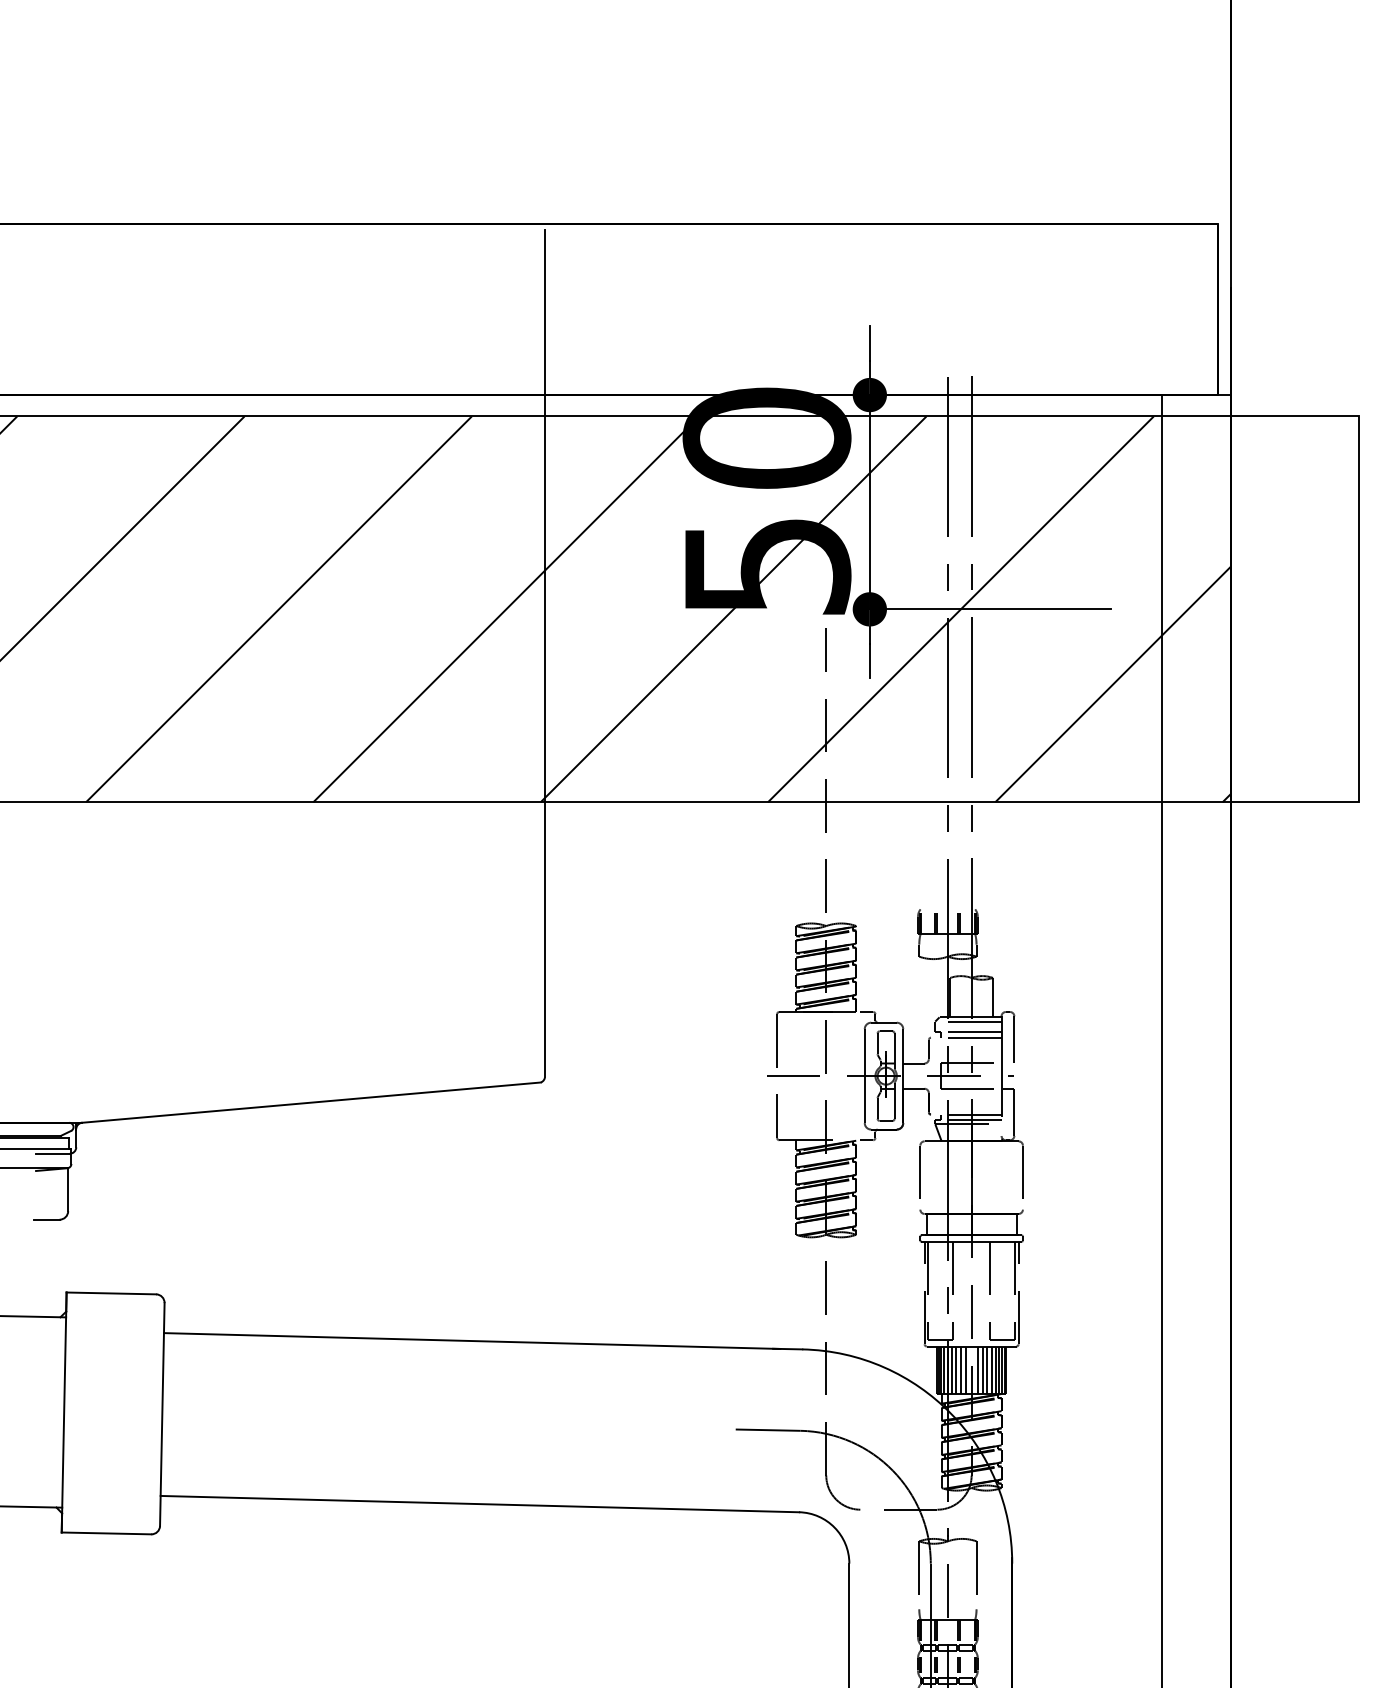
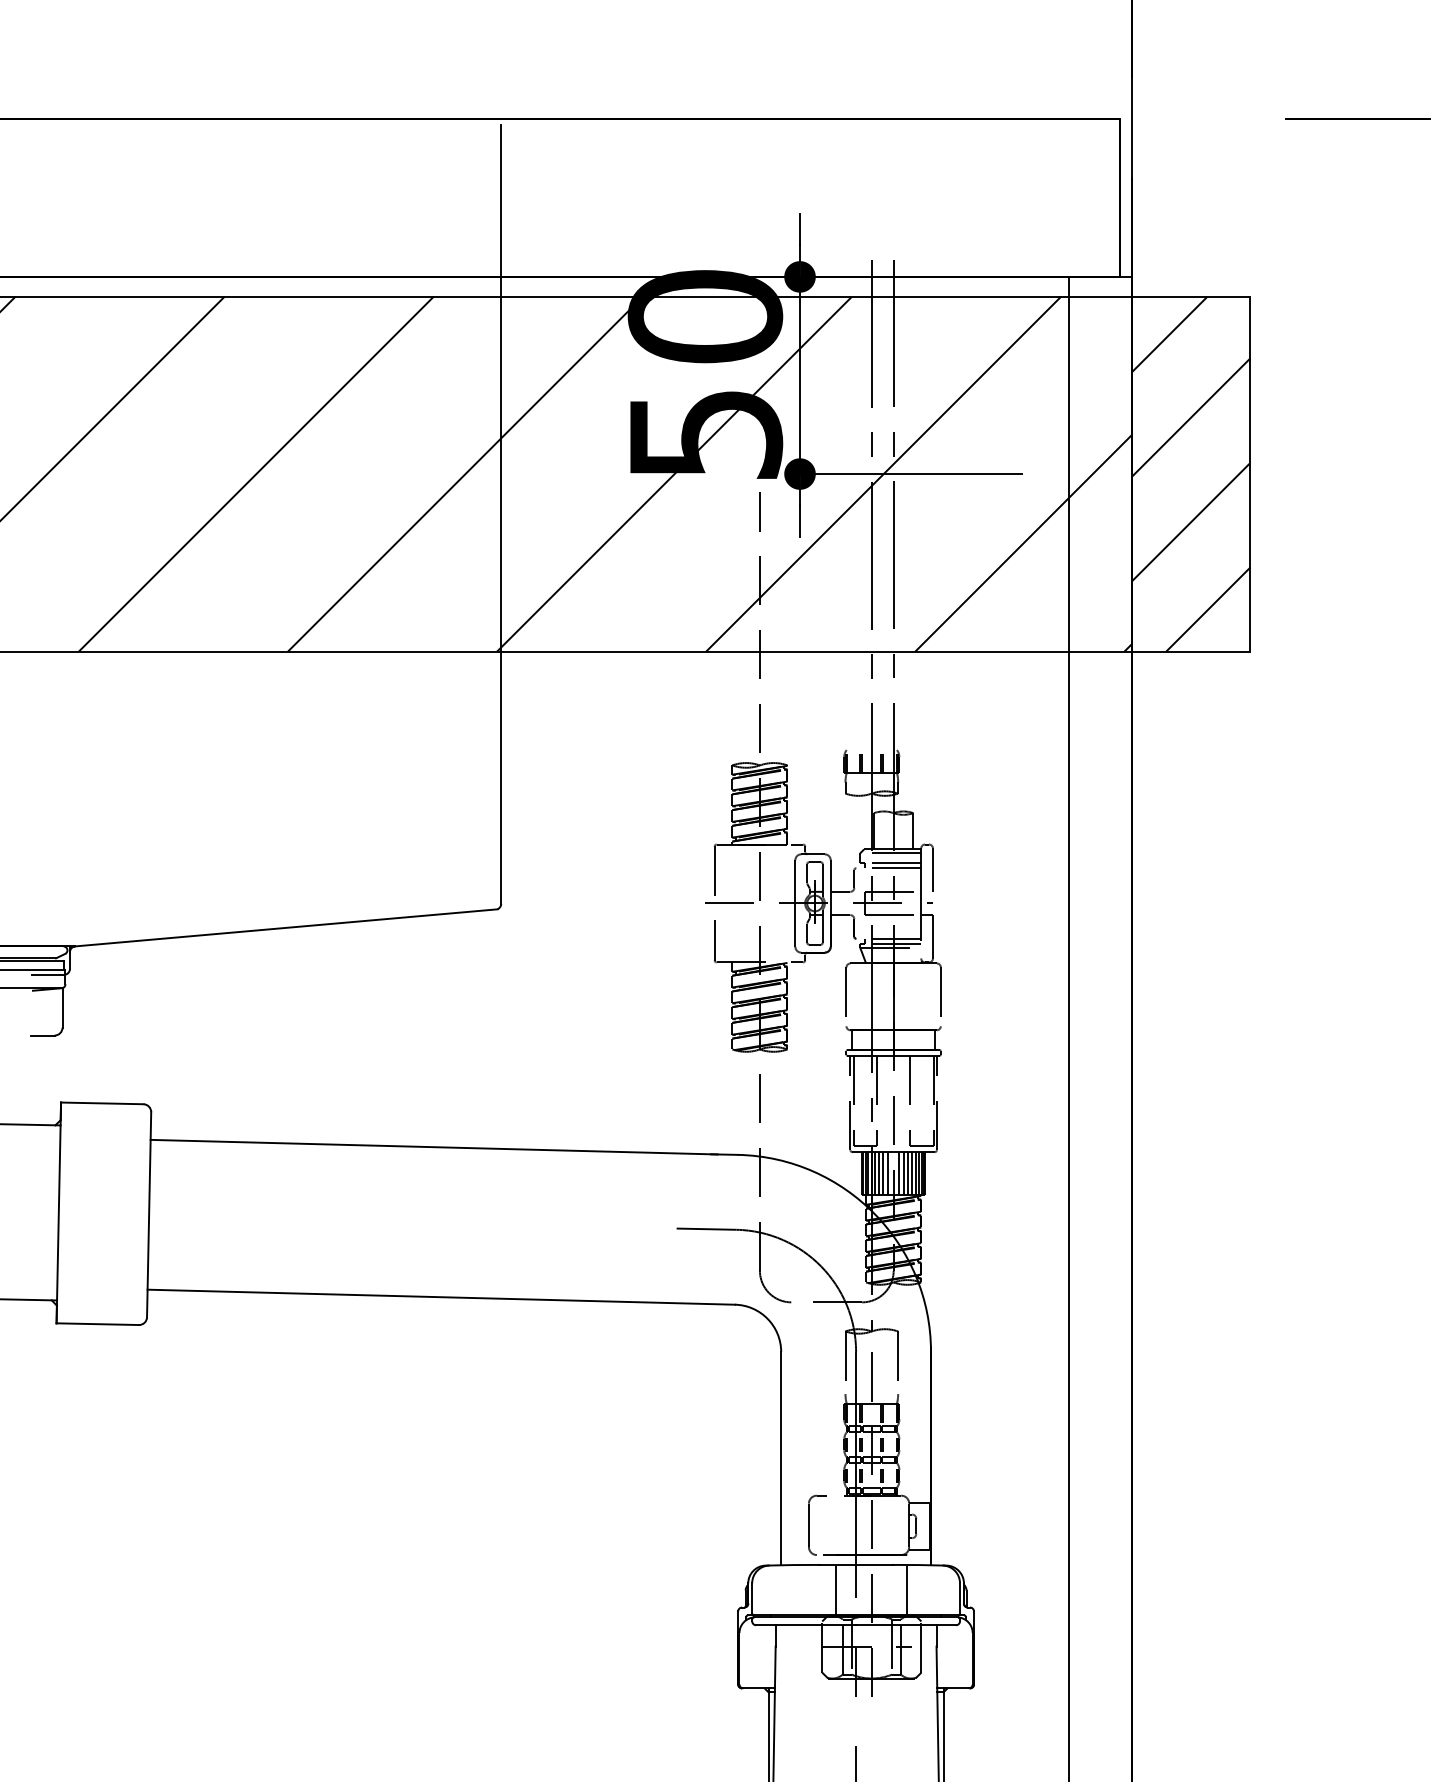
hatch: (1295, 608) -> (1191, 473), added

